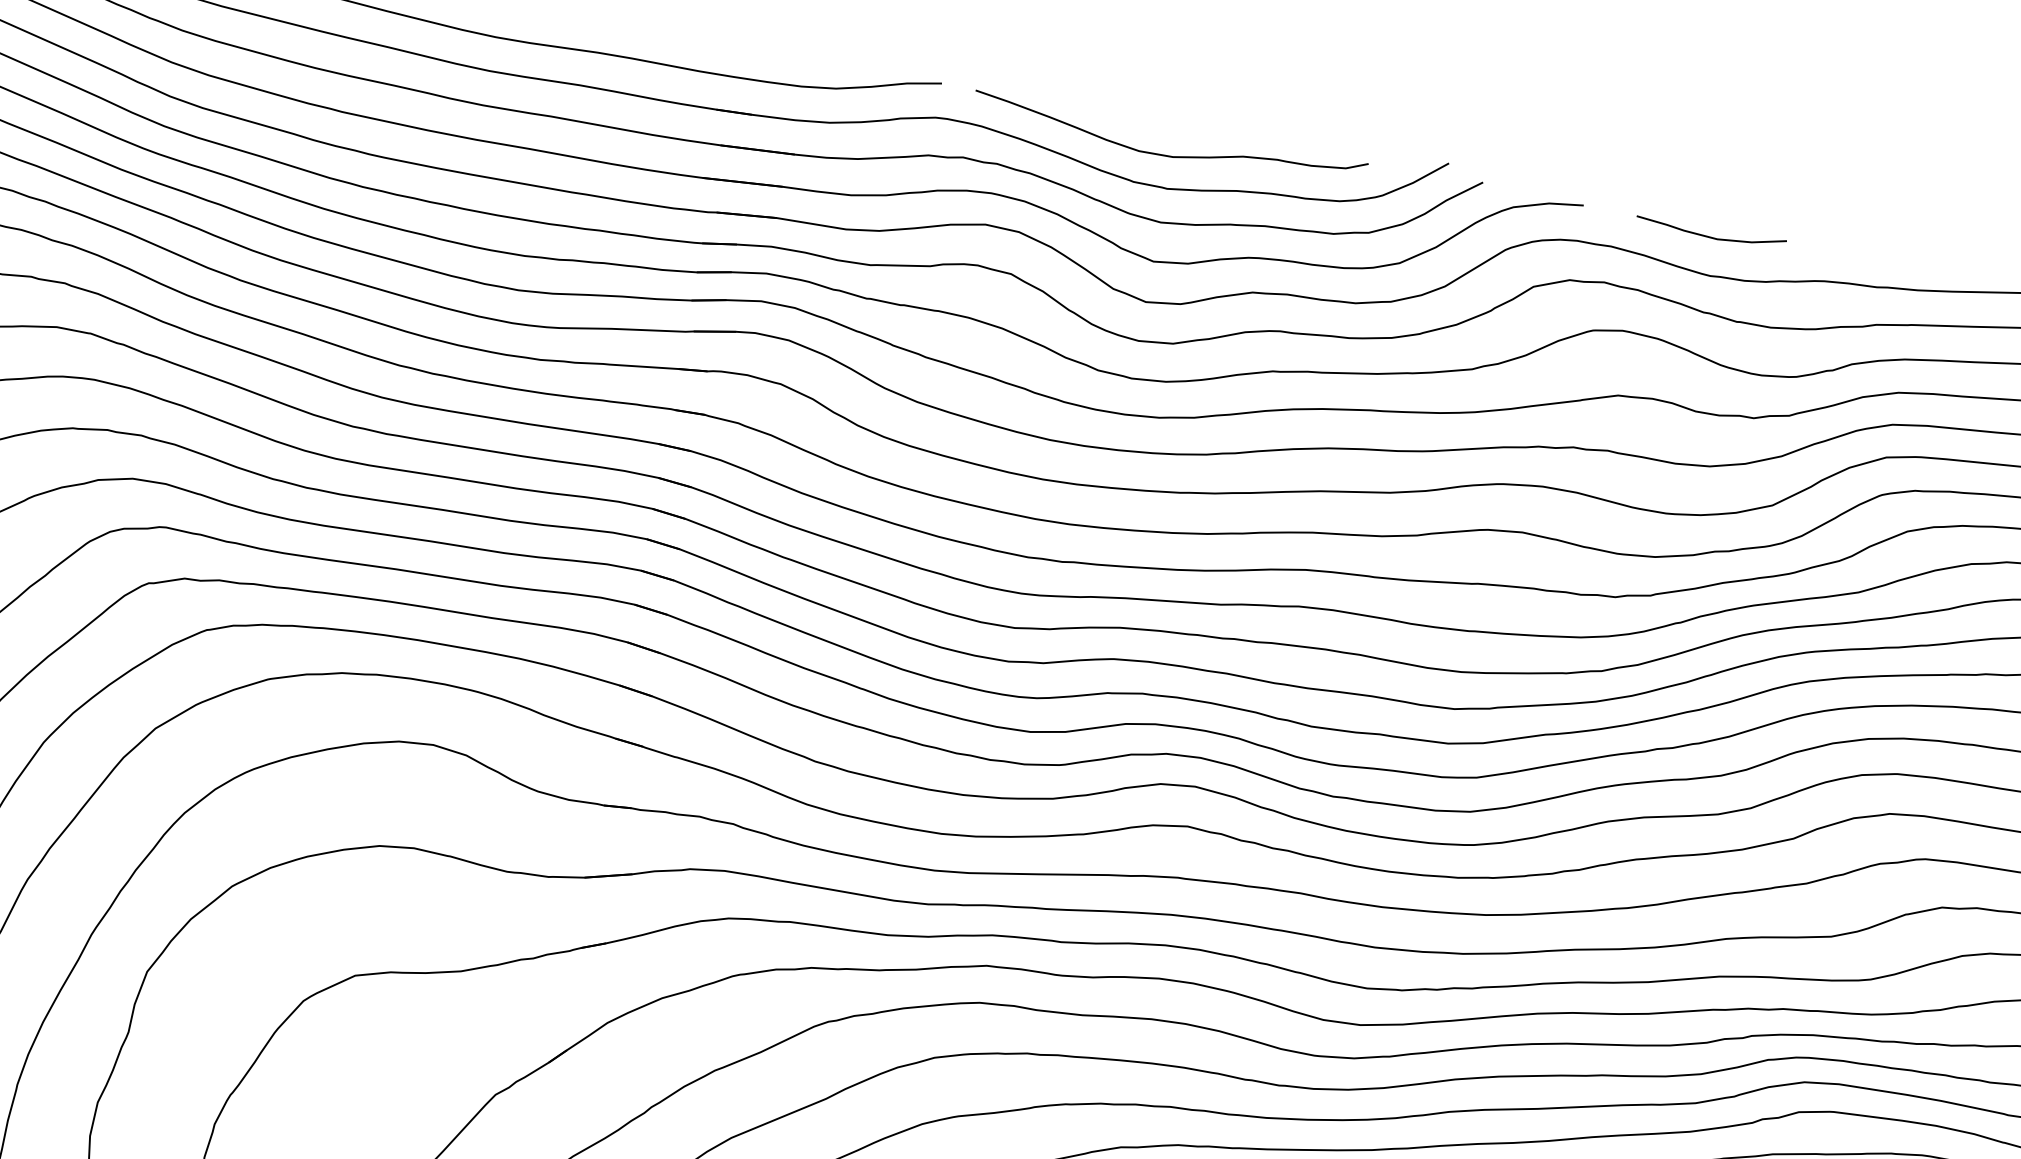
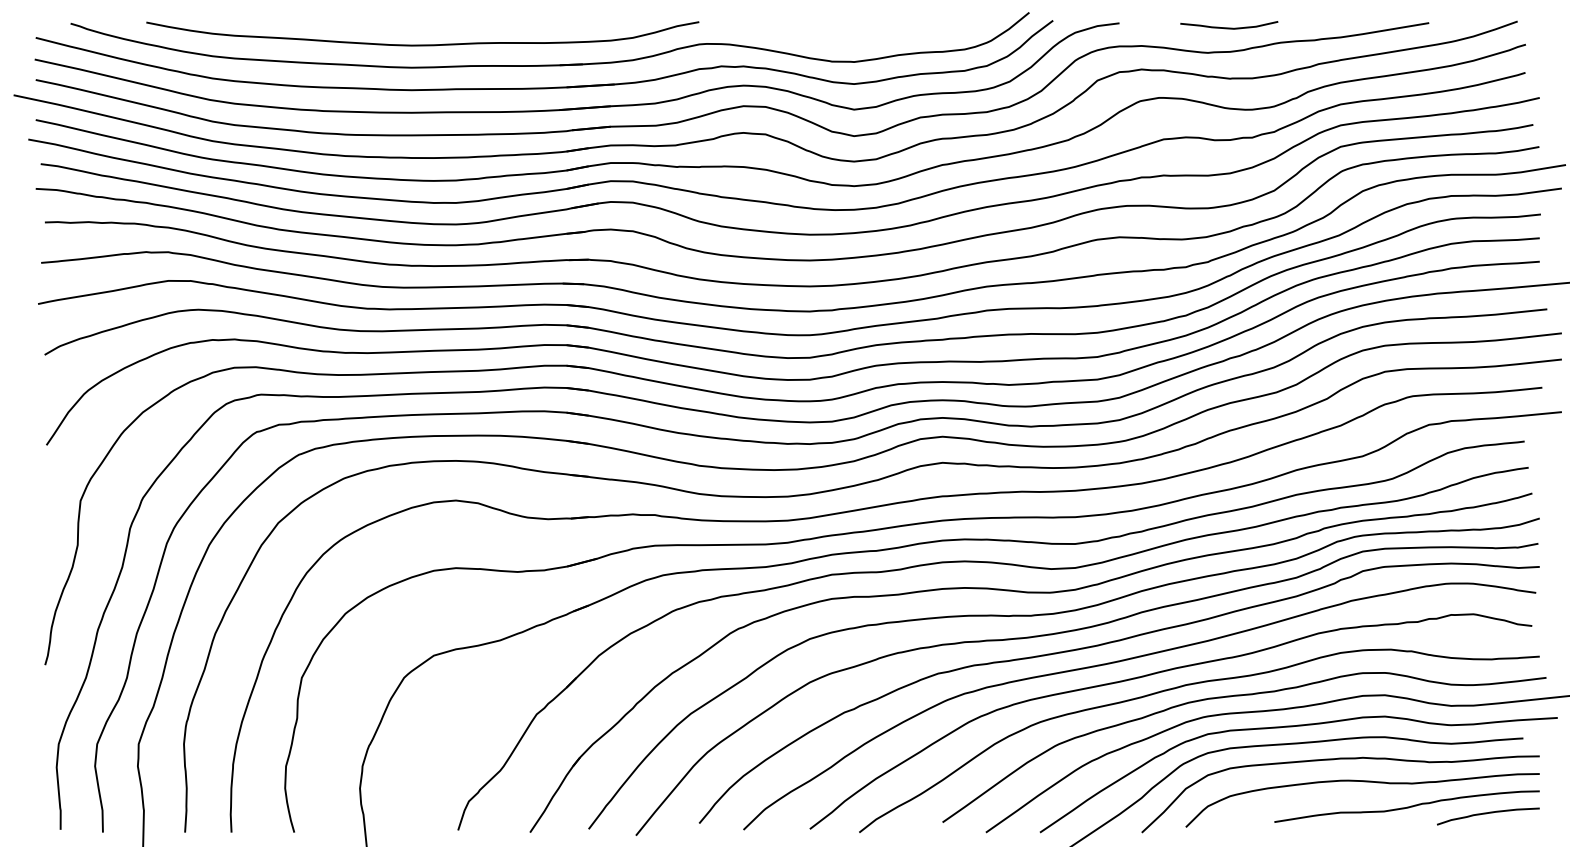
curve: (1166, 154) -> (849, 40), removed
curve: (1710, 235) -> (1229, 27), moved

